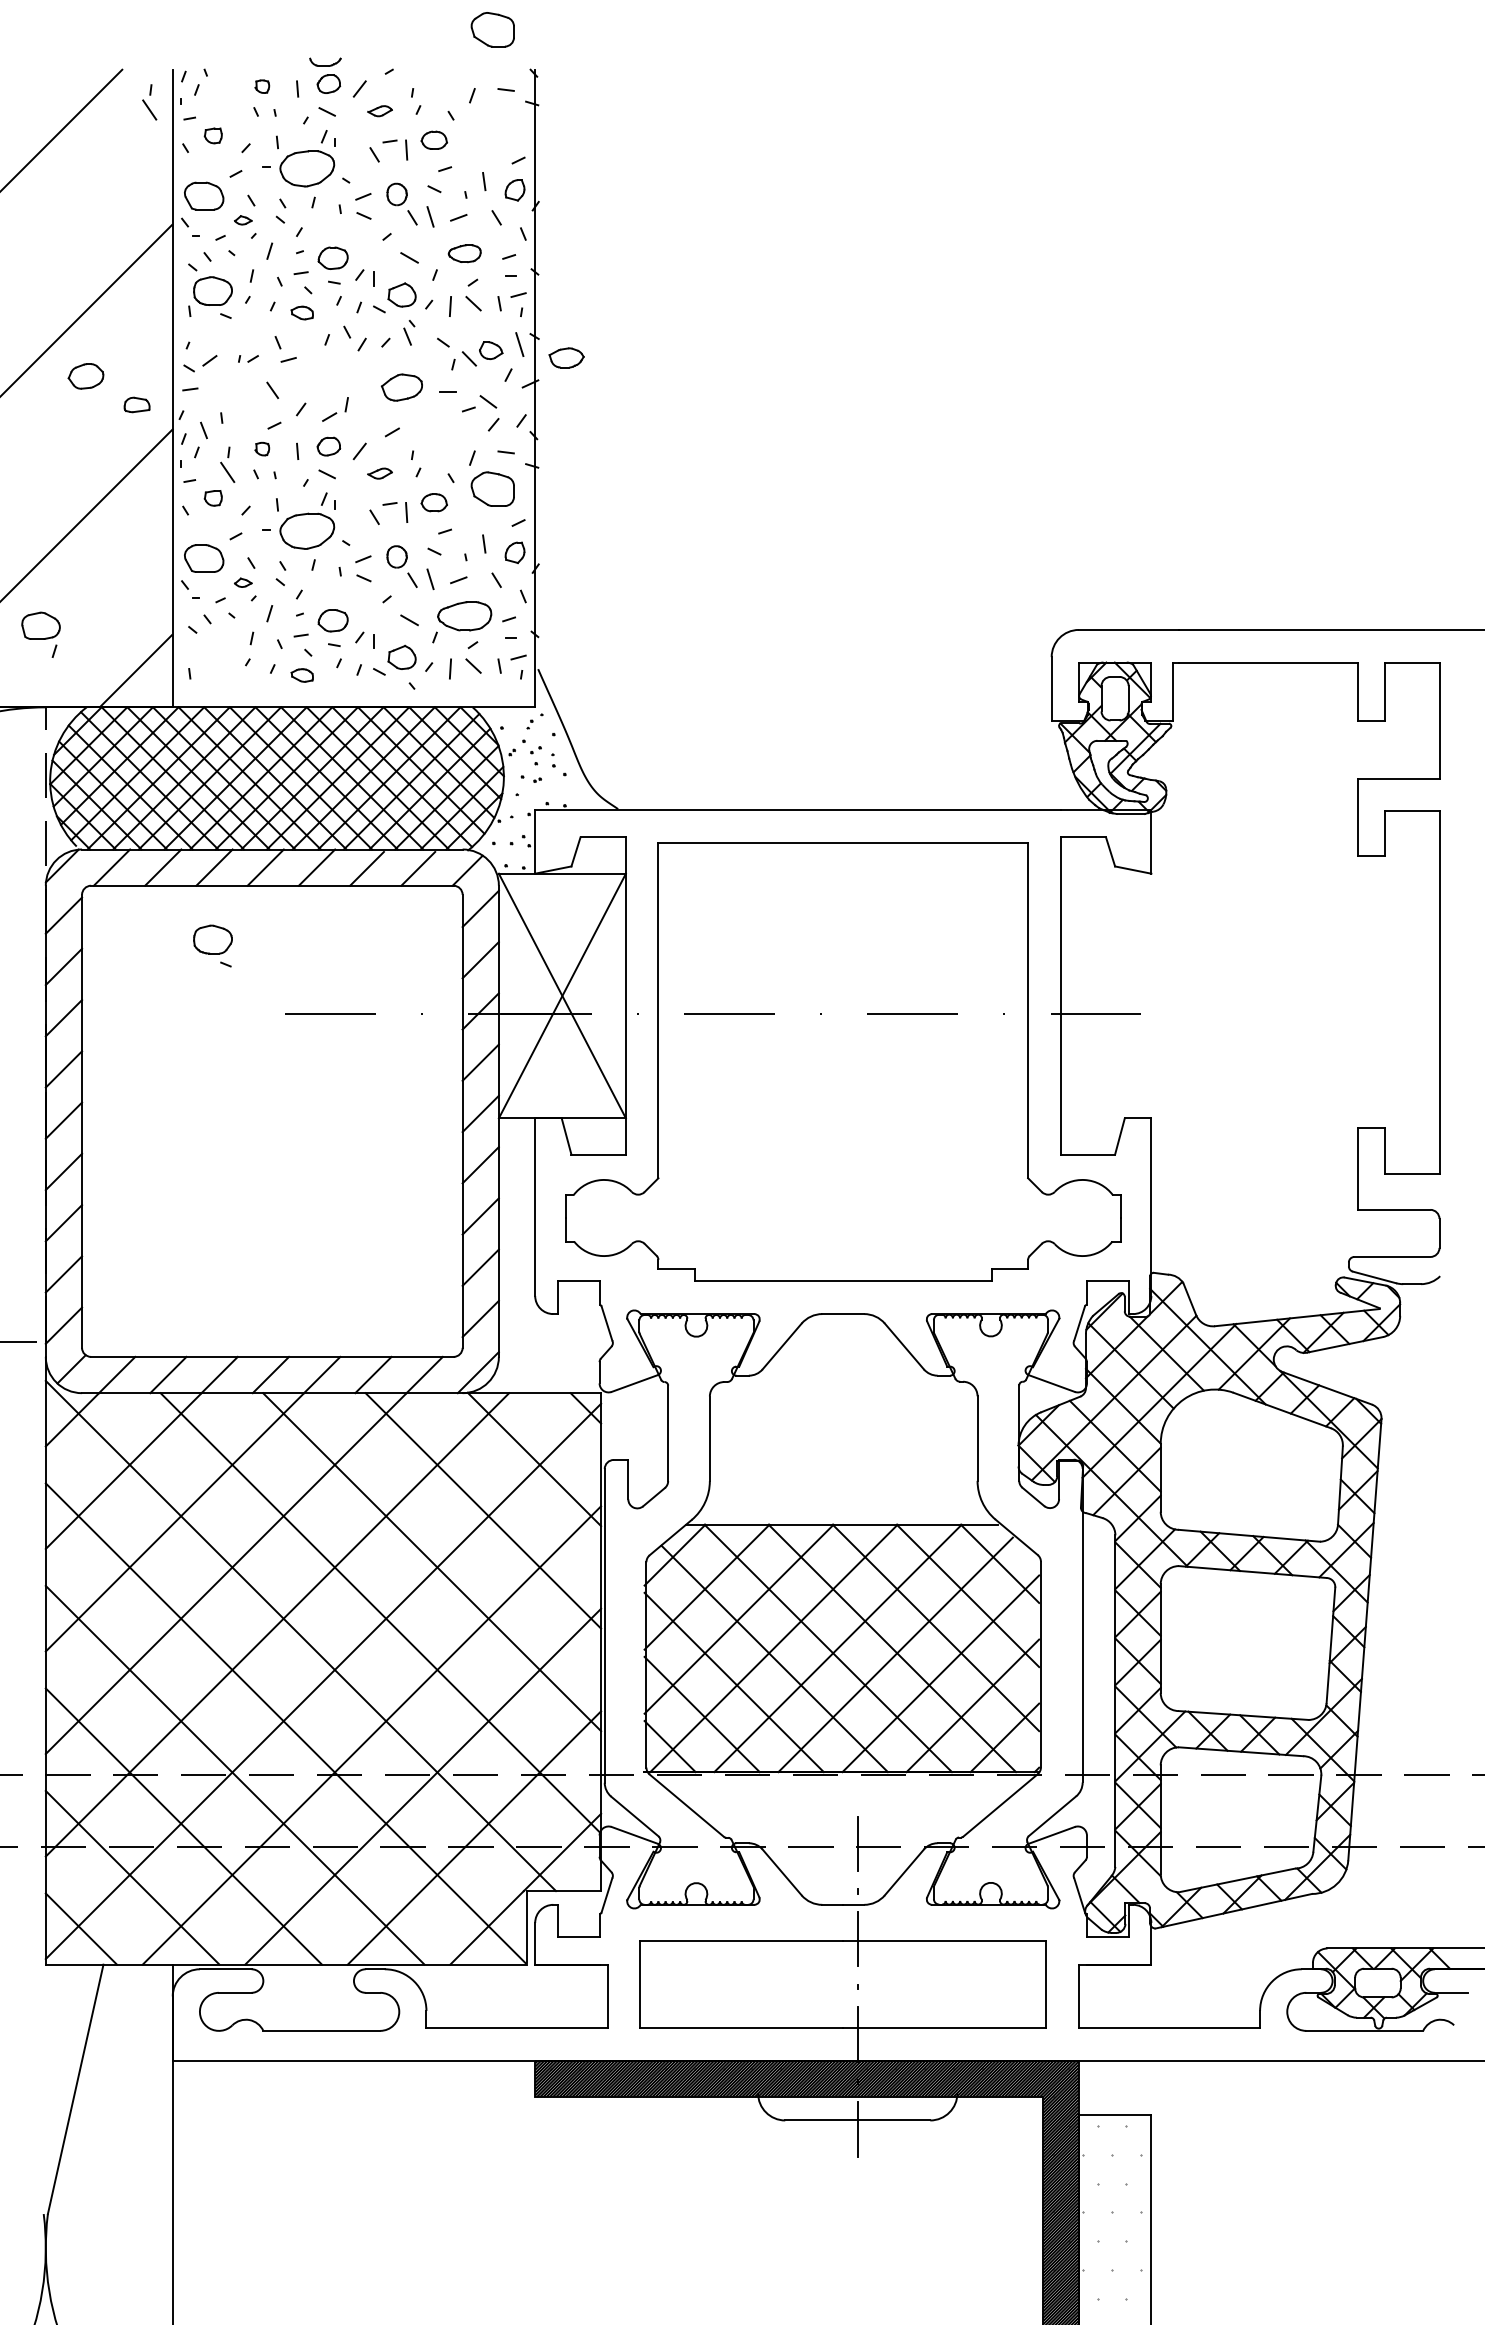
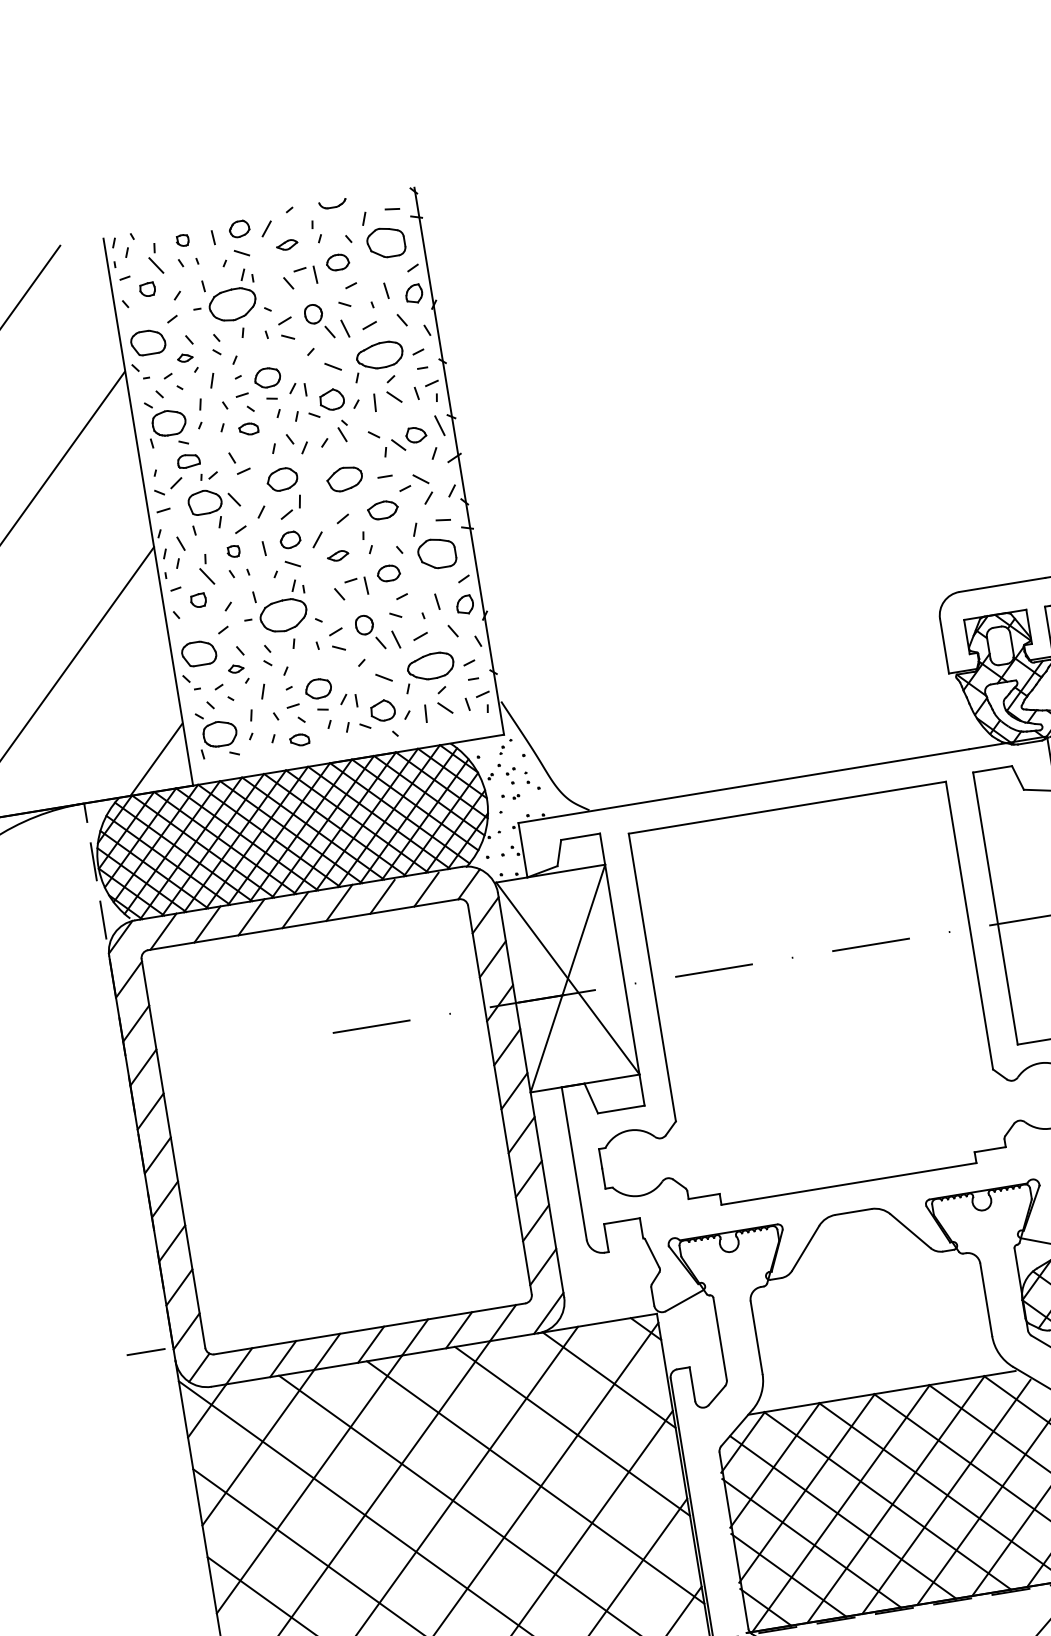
part: (492, 29) -> (385, 242), moved
part: (325, 61) -> (332, 203), moved
part: (149, 102) -> (155, 259), moved
part: (464, 253) -> (379, 355), size x1.67
part: (566, 357) -> (382, 509), moved
part: (85, 376) -> (281, 479), moved
part: (136, 404) -> (188, 460), moved
part: (40, 634) -> (205, 509), moved
part: (212, 945) -> (220, 739), moved

